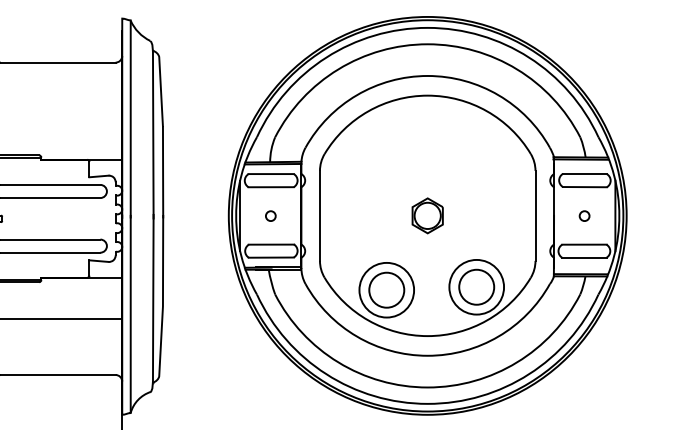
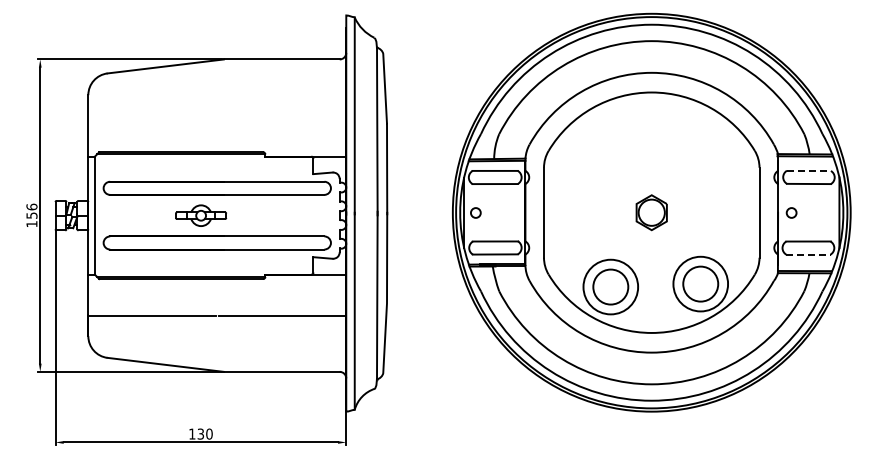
line: (585, 173) -> (809, 170), solid -> dashed
circle: (270, 215) -> (475, 212), moved
circle: (584, 215) -> (791, 212), moved
line: (584, 257) -> (808, 254), solid -> dashed

